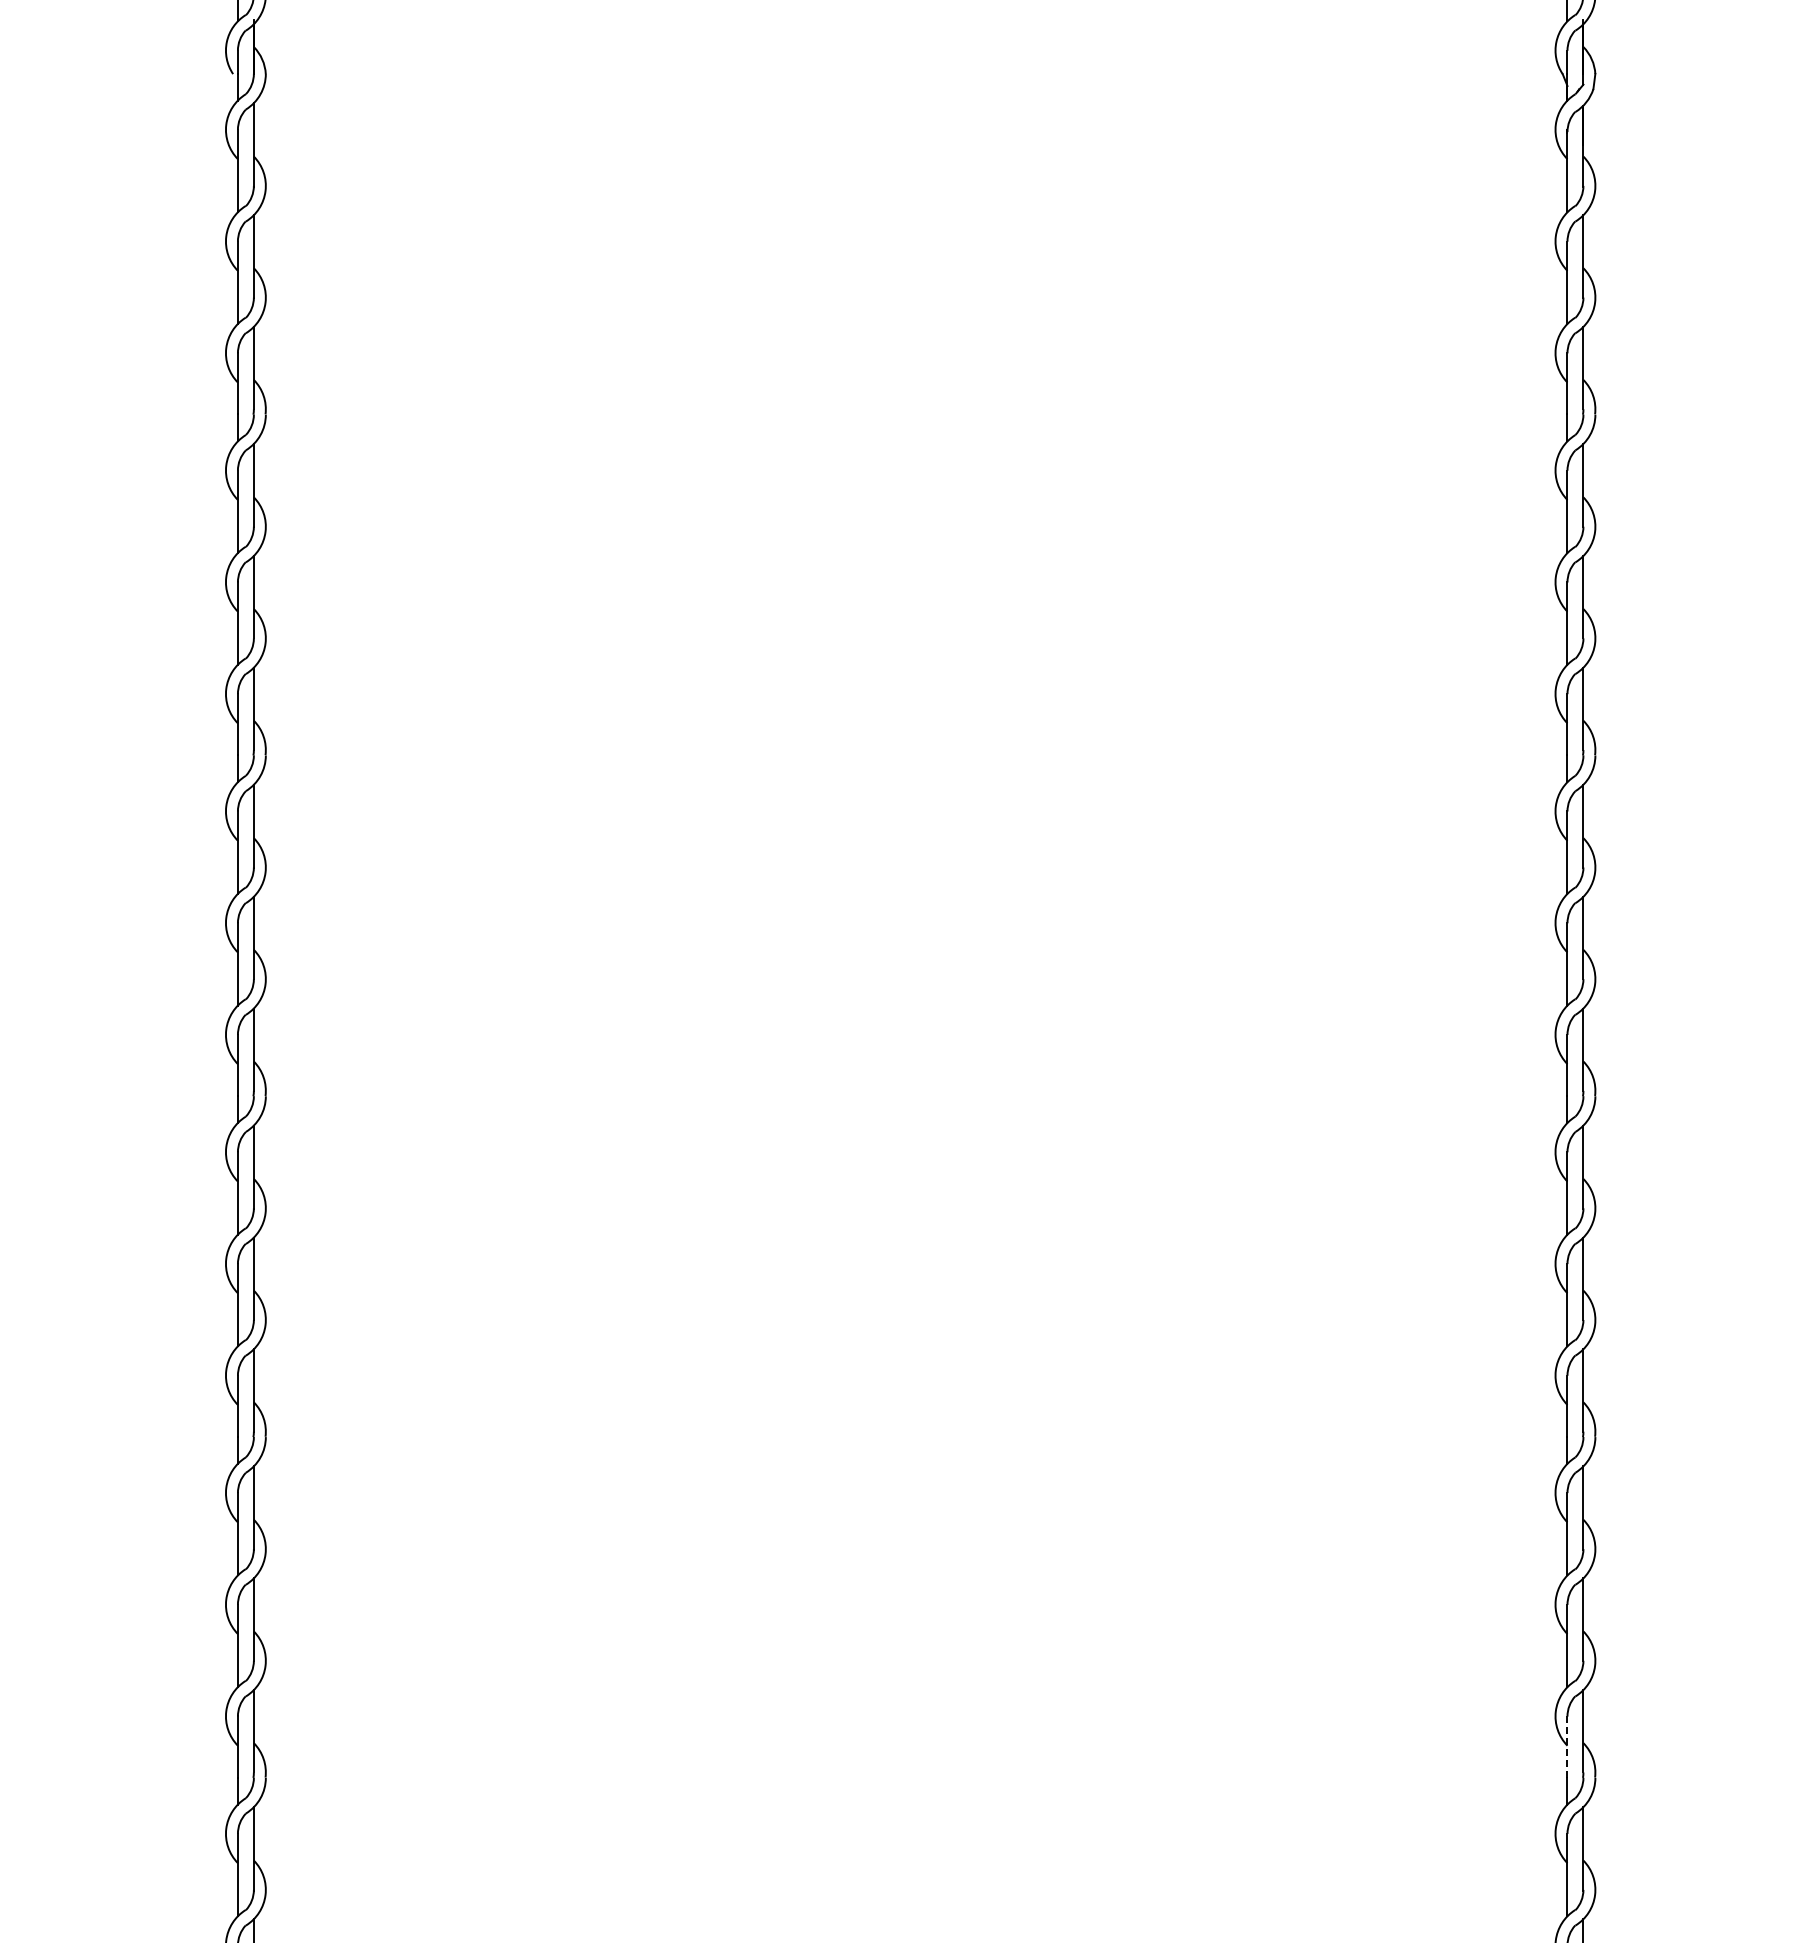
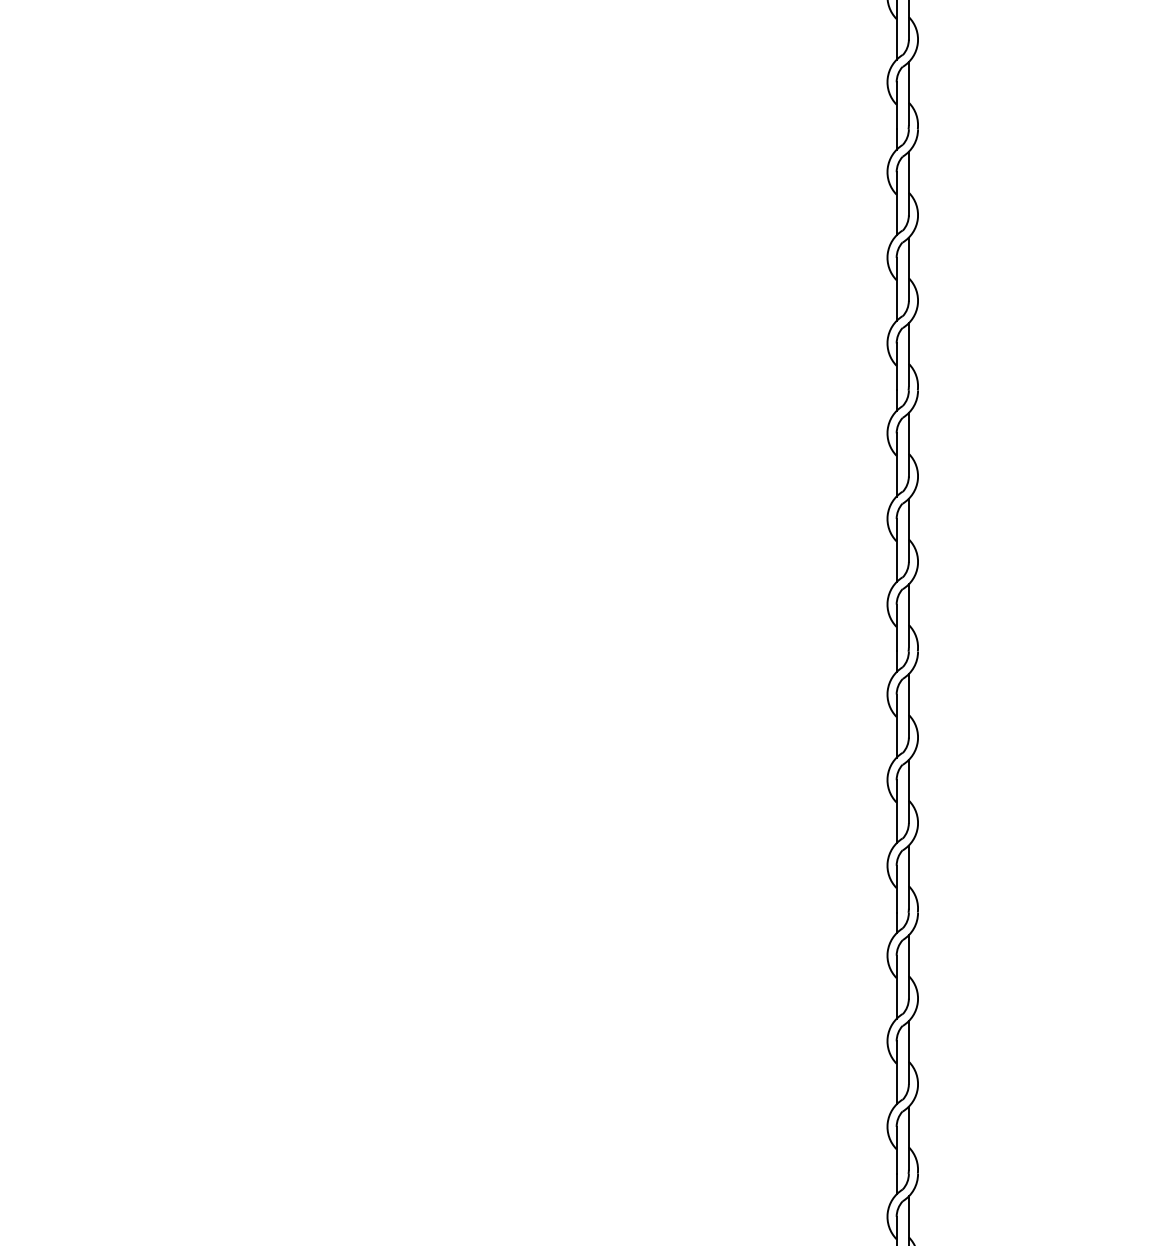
line: (1567, 1747) -> (896, 1150), dashed -> solid

